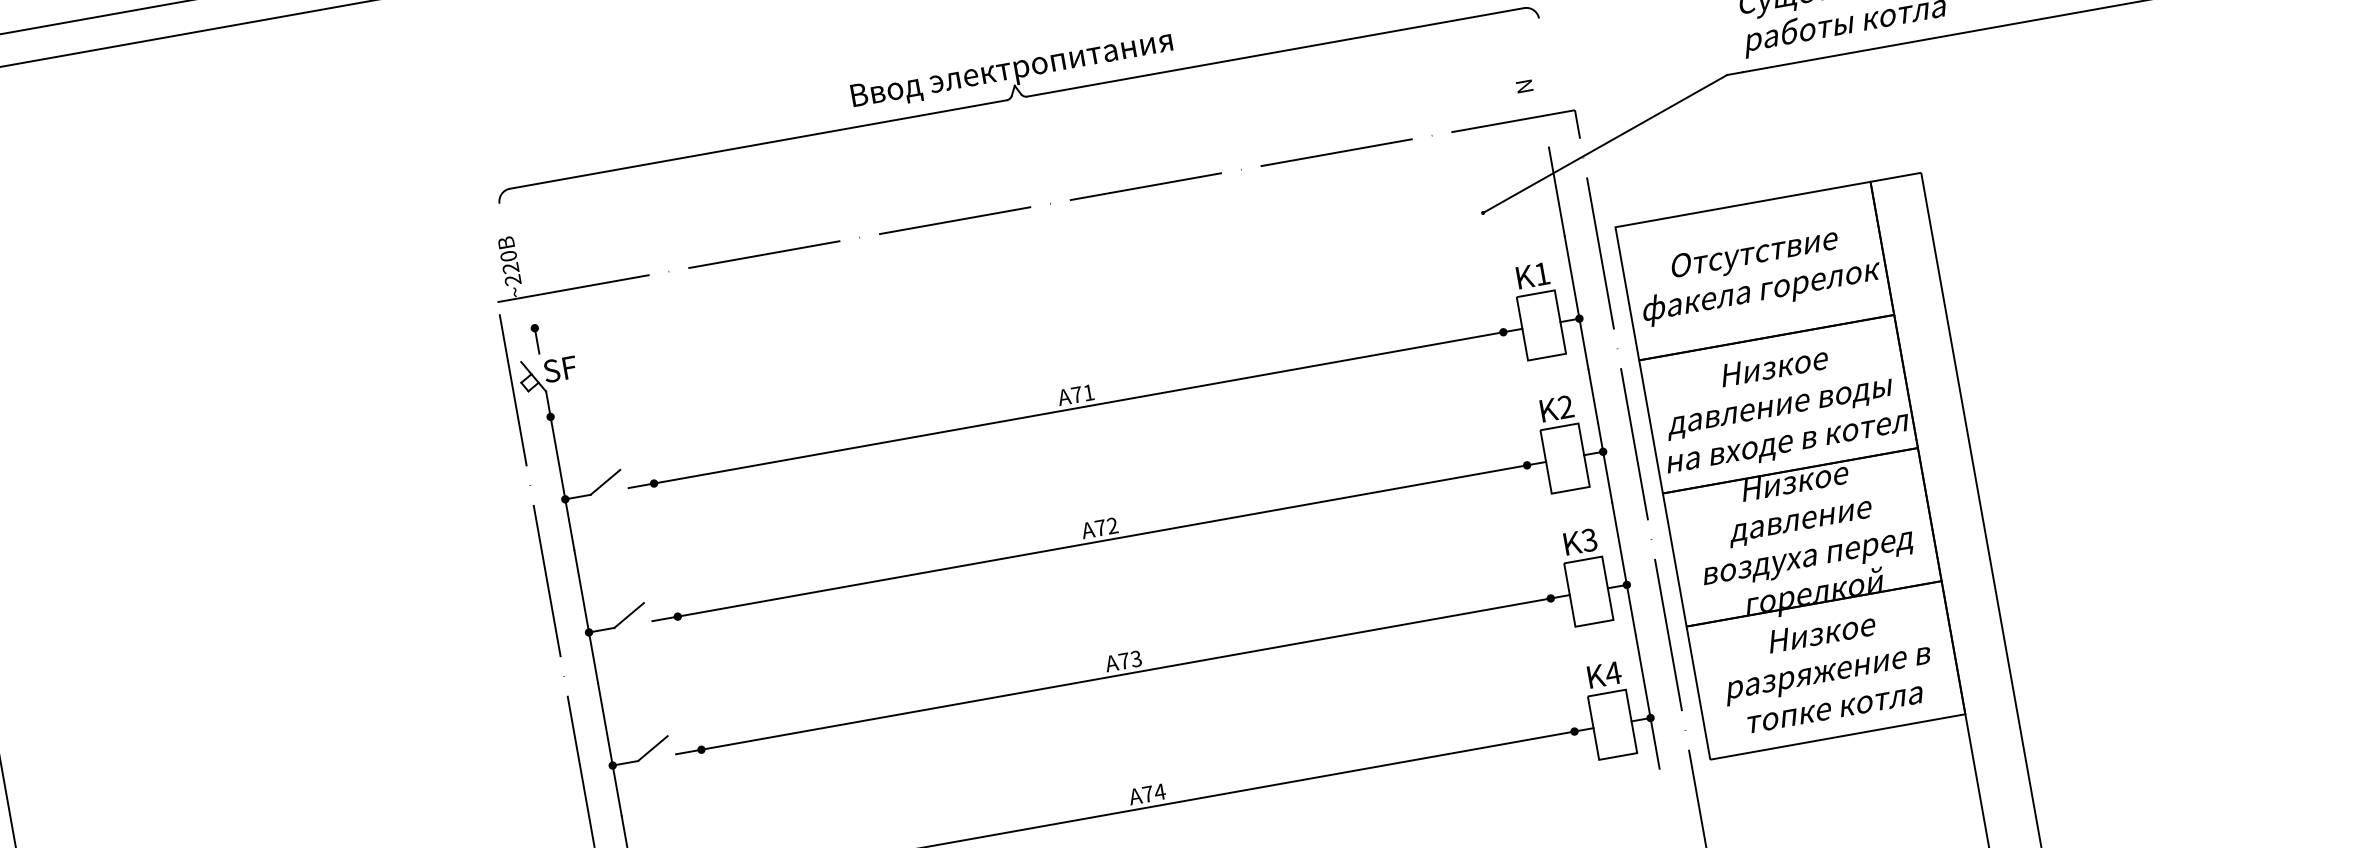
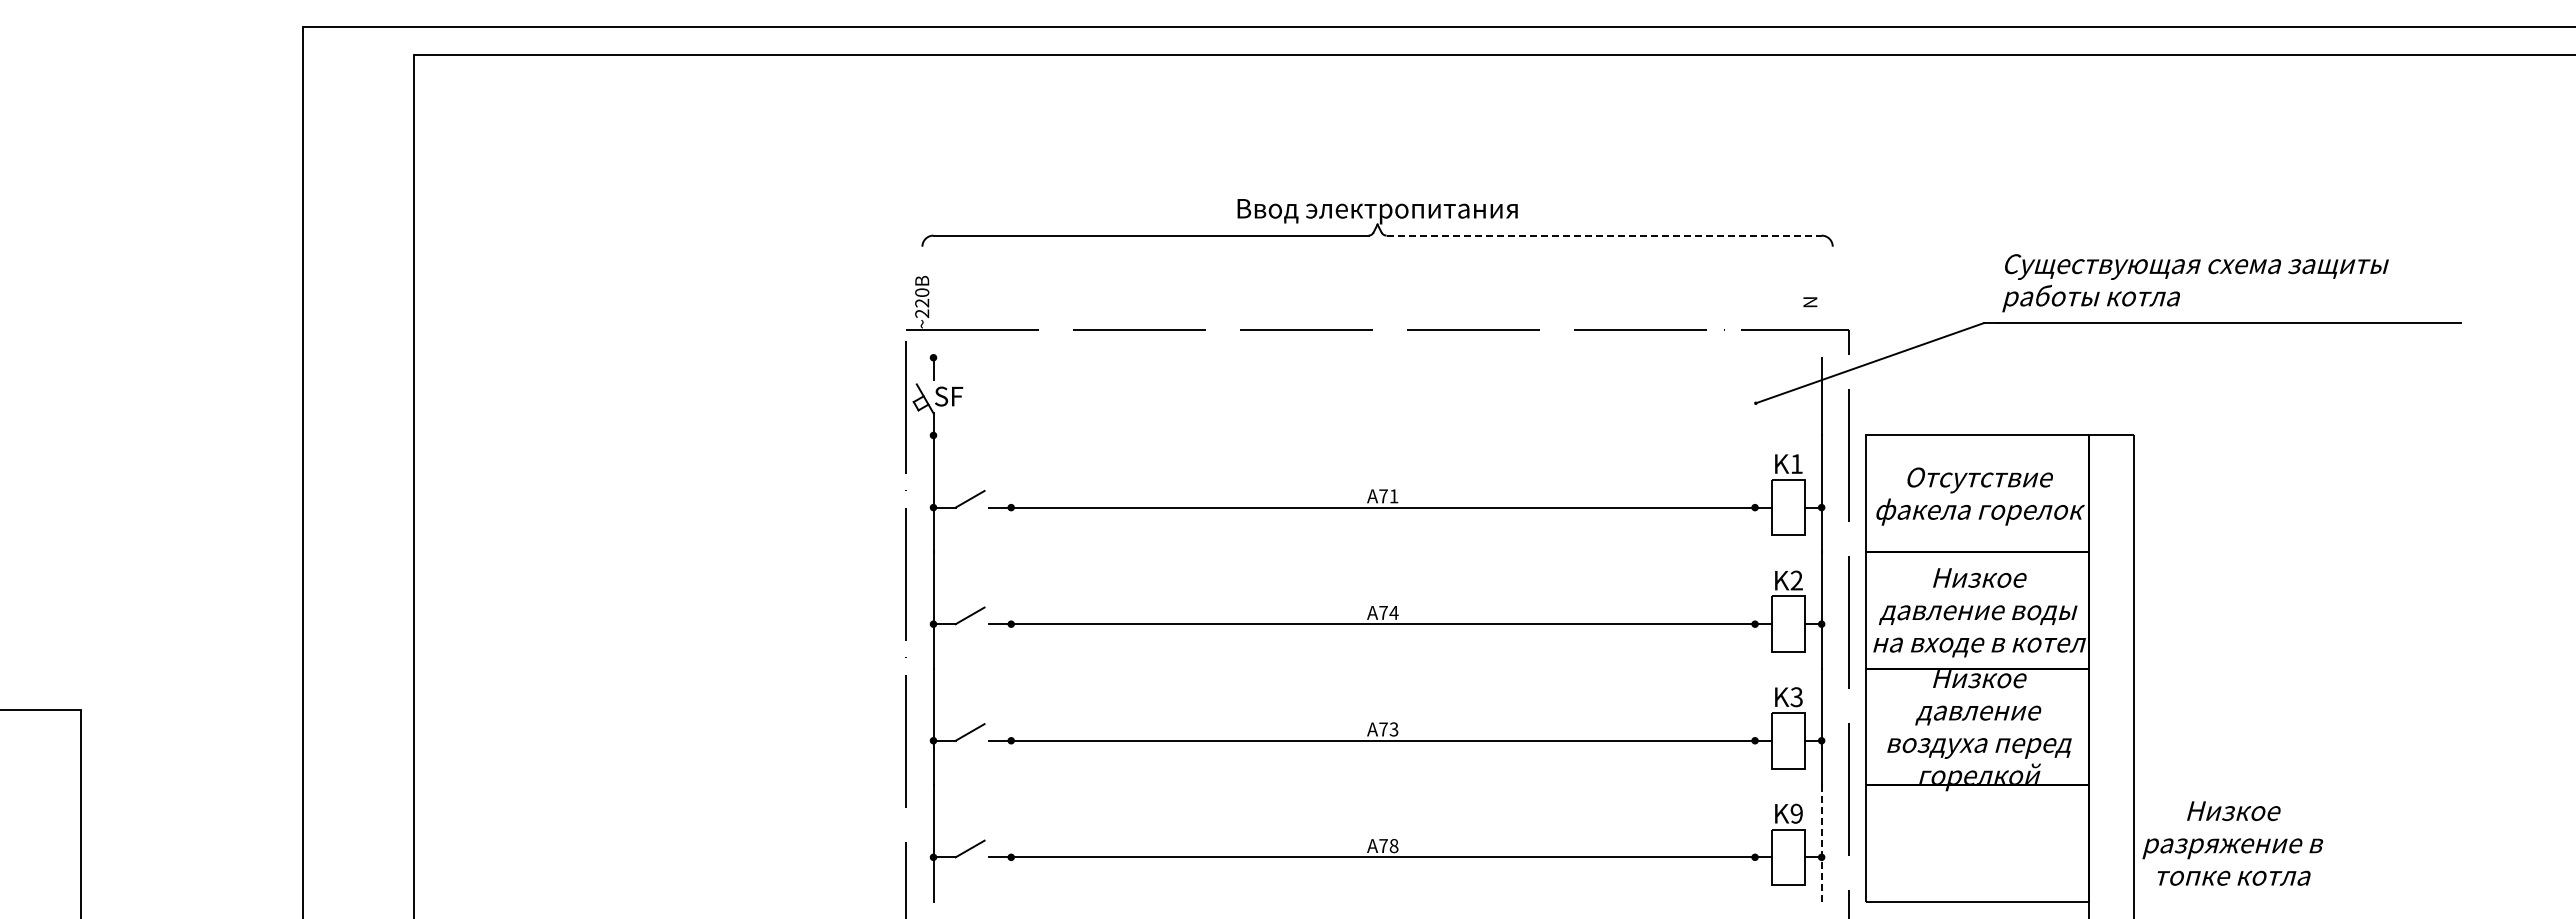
line: (1276, 52) -> (1604, 235), solid -> dashed
text: (1111, 525) -> (1393, 612), 72 -> 74
text: (1826, 670) -> (2232, 843), moved
text: (1612, 673) -> (1796, 813), K4 -> K9
line: (1647, 701) -> (1821, 842), solid -> dashed
text: (1159, 792) -> (1393, 846), 74 -> 78

